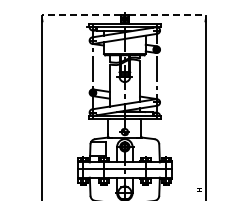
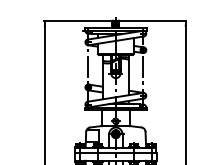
line: (81, 15) -> (78, 20), dashed -> solid
line: (167, 15) -> (152, 20), dashed -> solid

